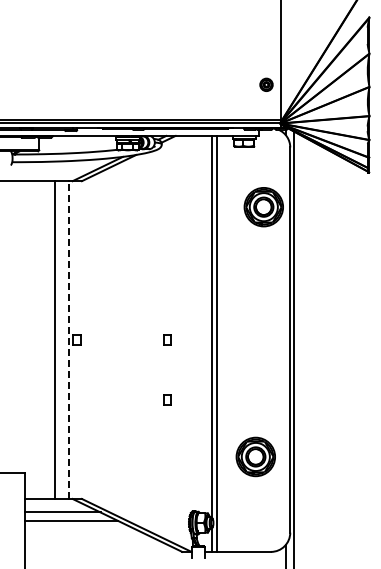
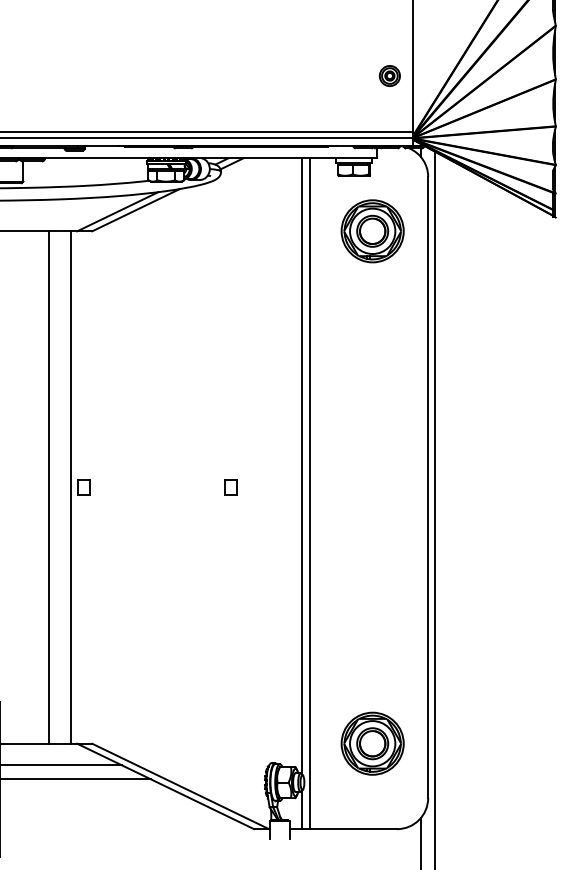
part: (263, 207) -> (372, 231), moved
line: (69, 340) -> (72, 488), dashed -> solid
part: (167, 399) -> (230, 583), removed
part: (255, 456) -> (372, 743), moved

